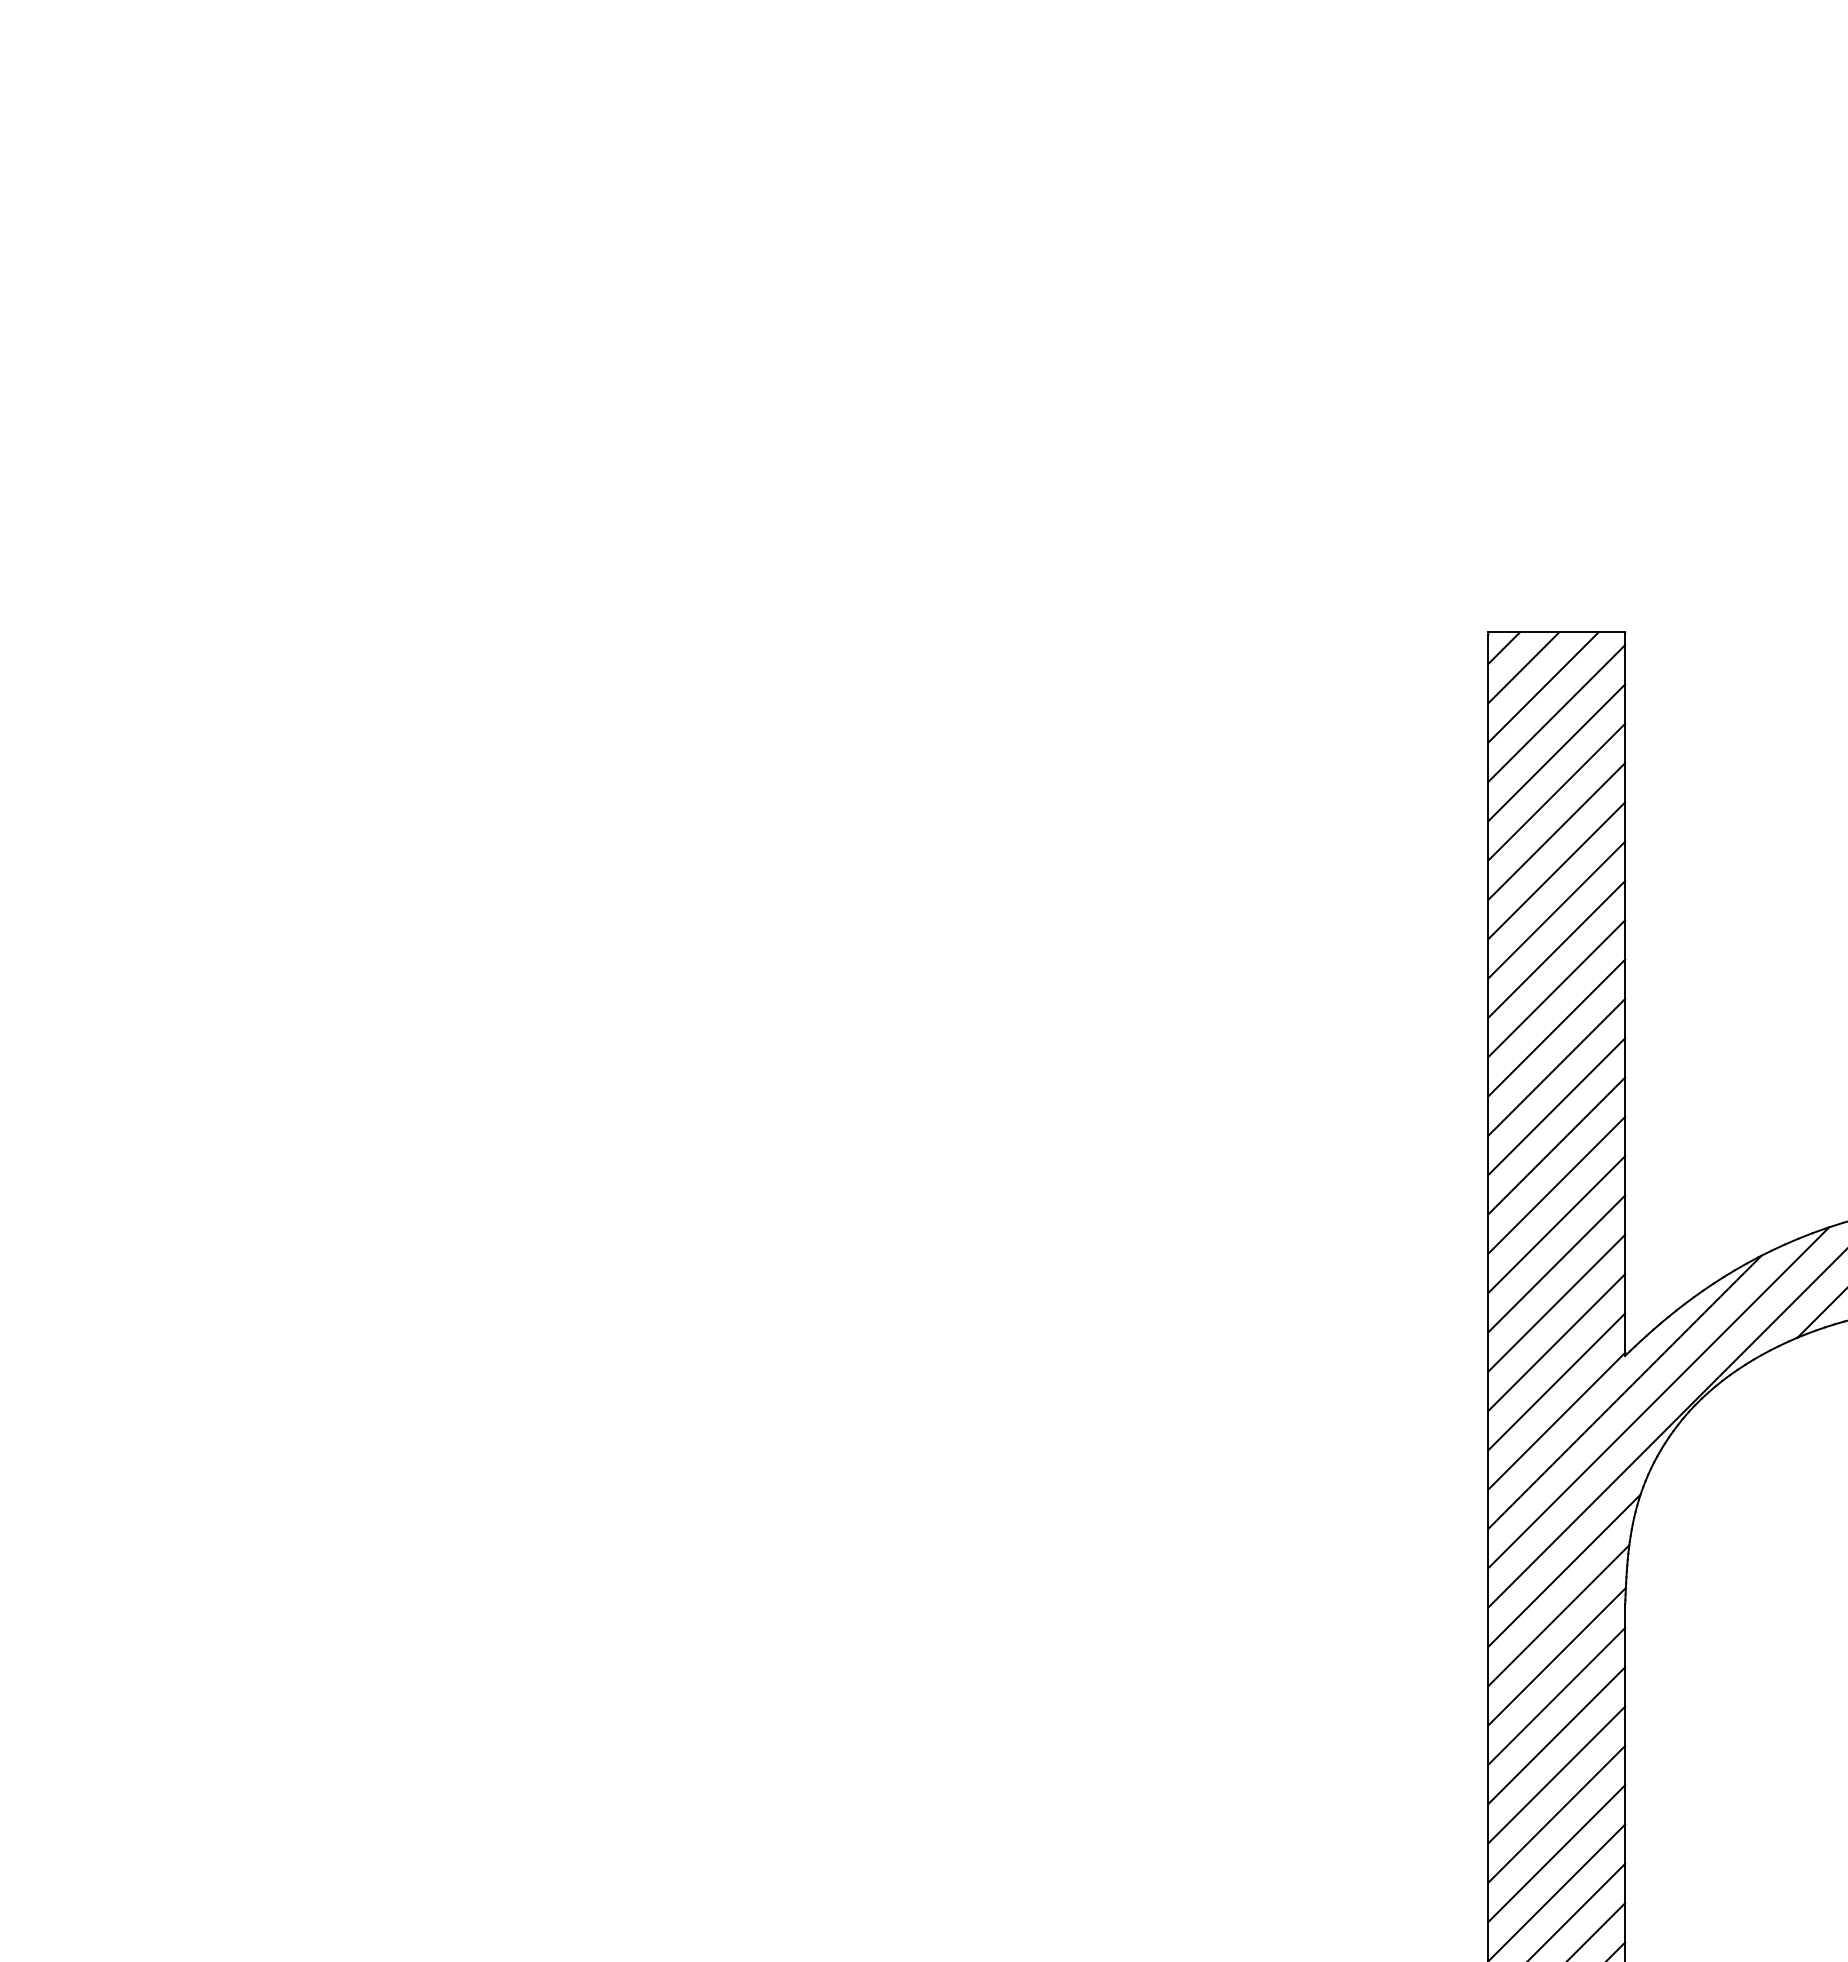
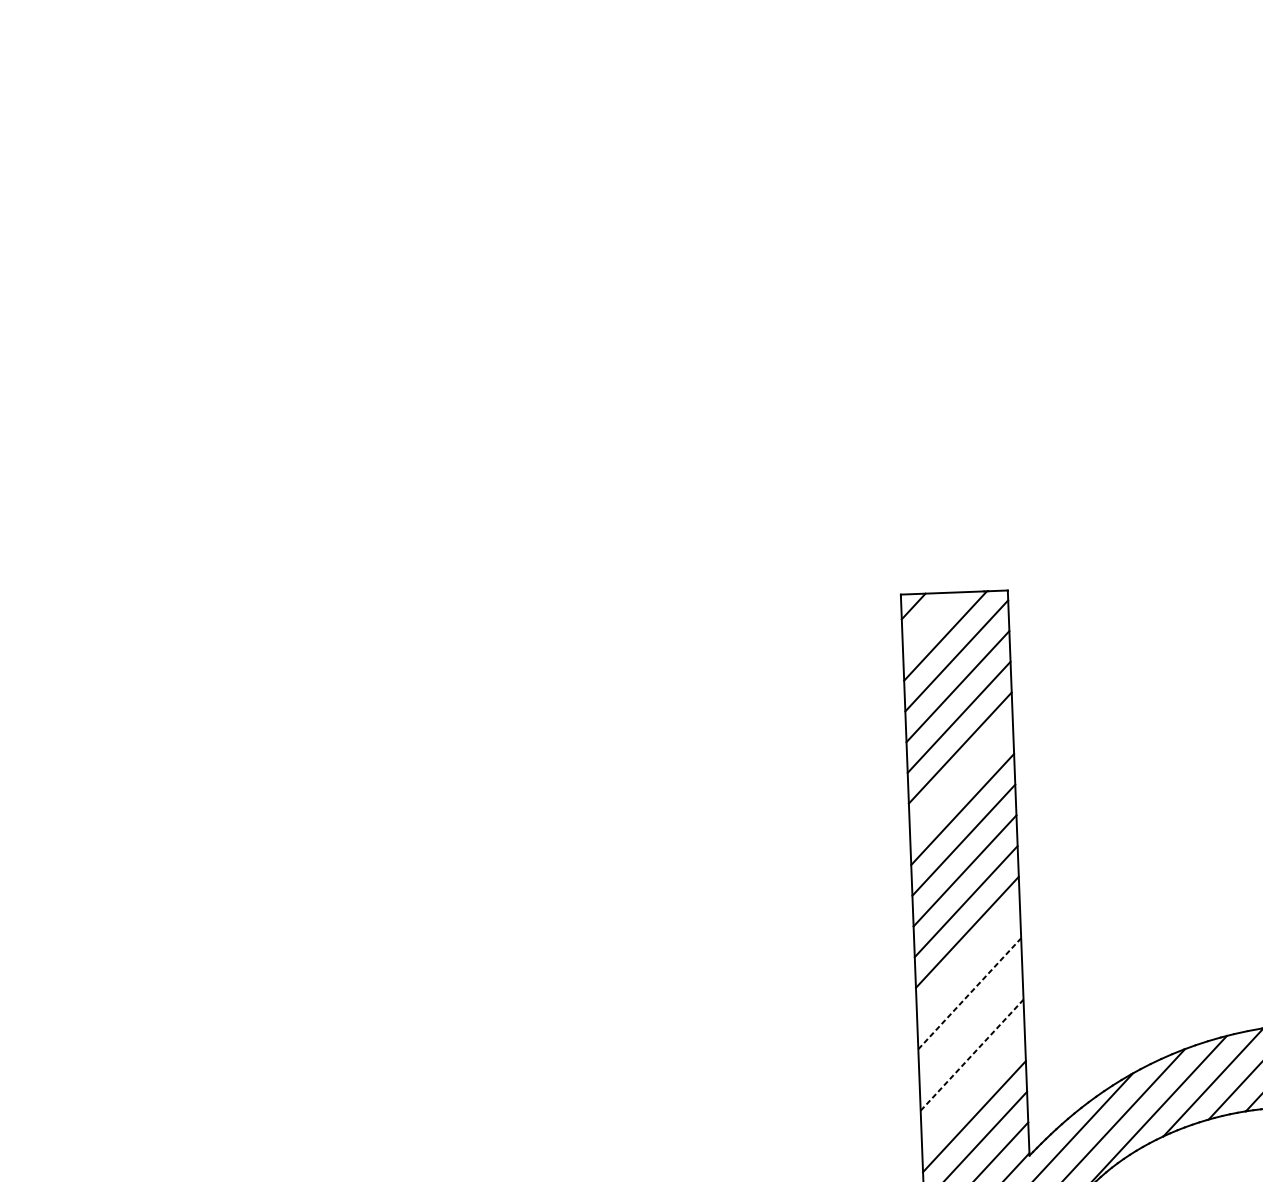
line: (1523, 667) -> (929, 620), removed
line: (1556, 870) -> (961, 778), removed
line: (1556, 1106) -> (968, 962), removed
line: (1556, 1146) -> (969, 994), solid -> dashed
line: (1556, 1184) -> (970, 1023), removed
line: (1556, 1224) -> (971, 1055), solid -> dashed
line: (1556, 1263) -> (973, 1085), removed

